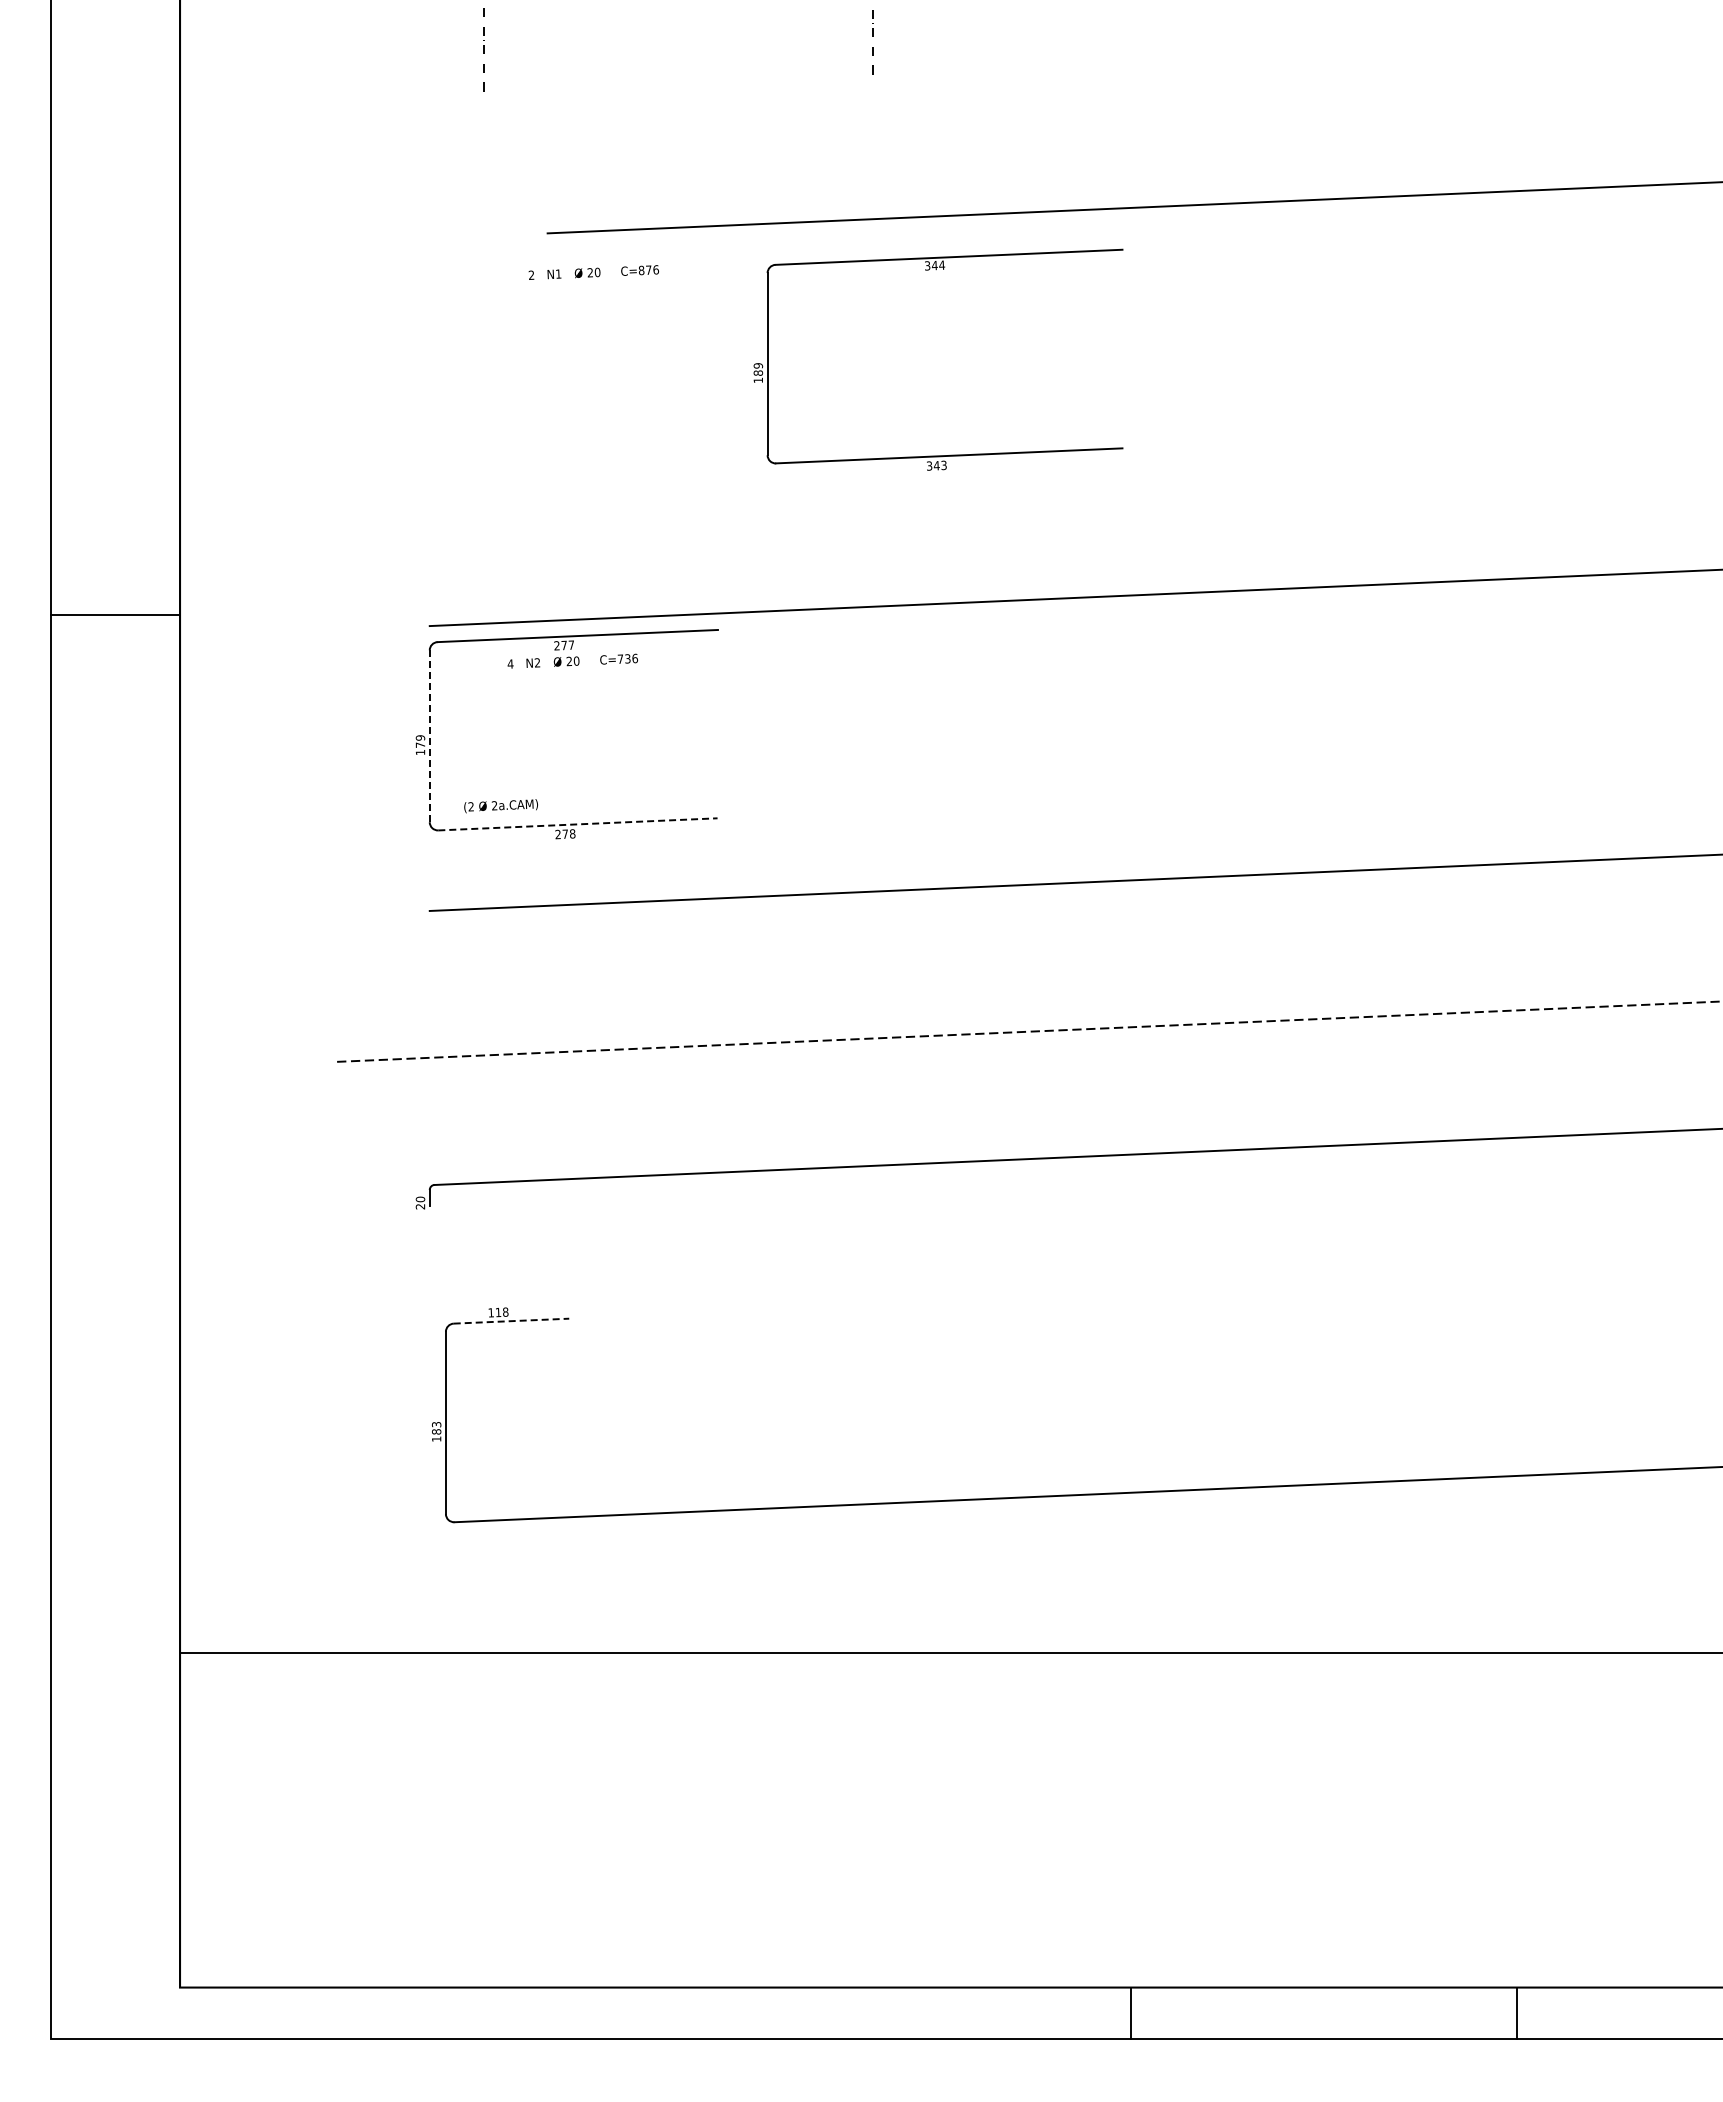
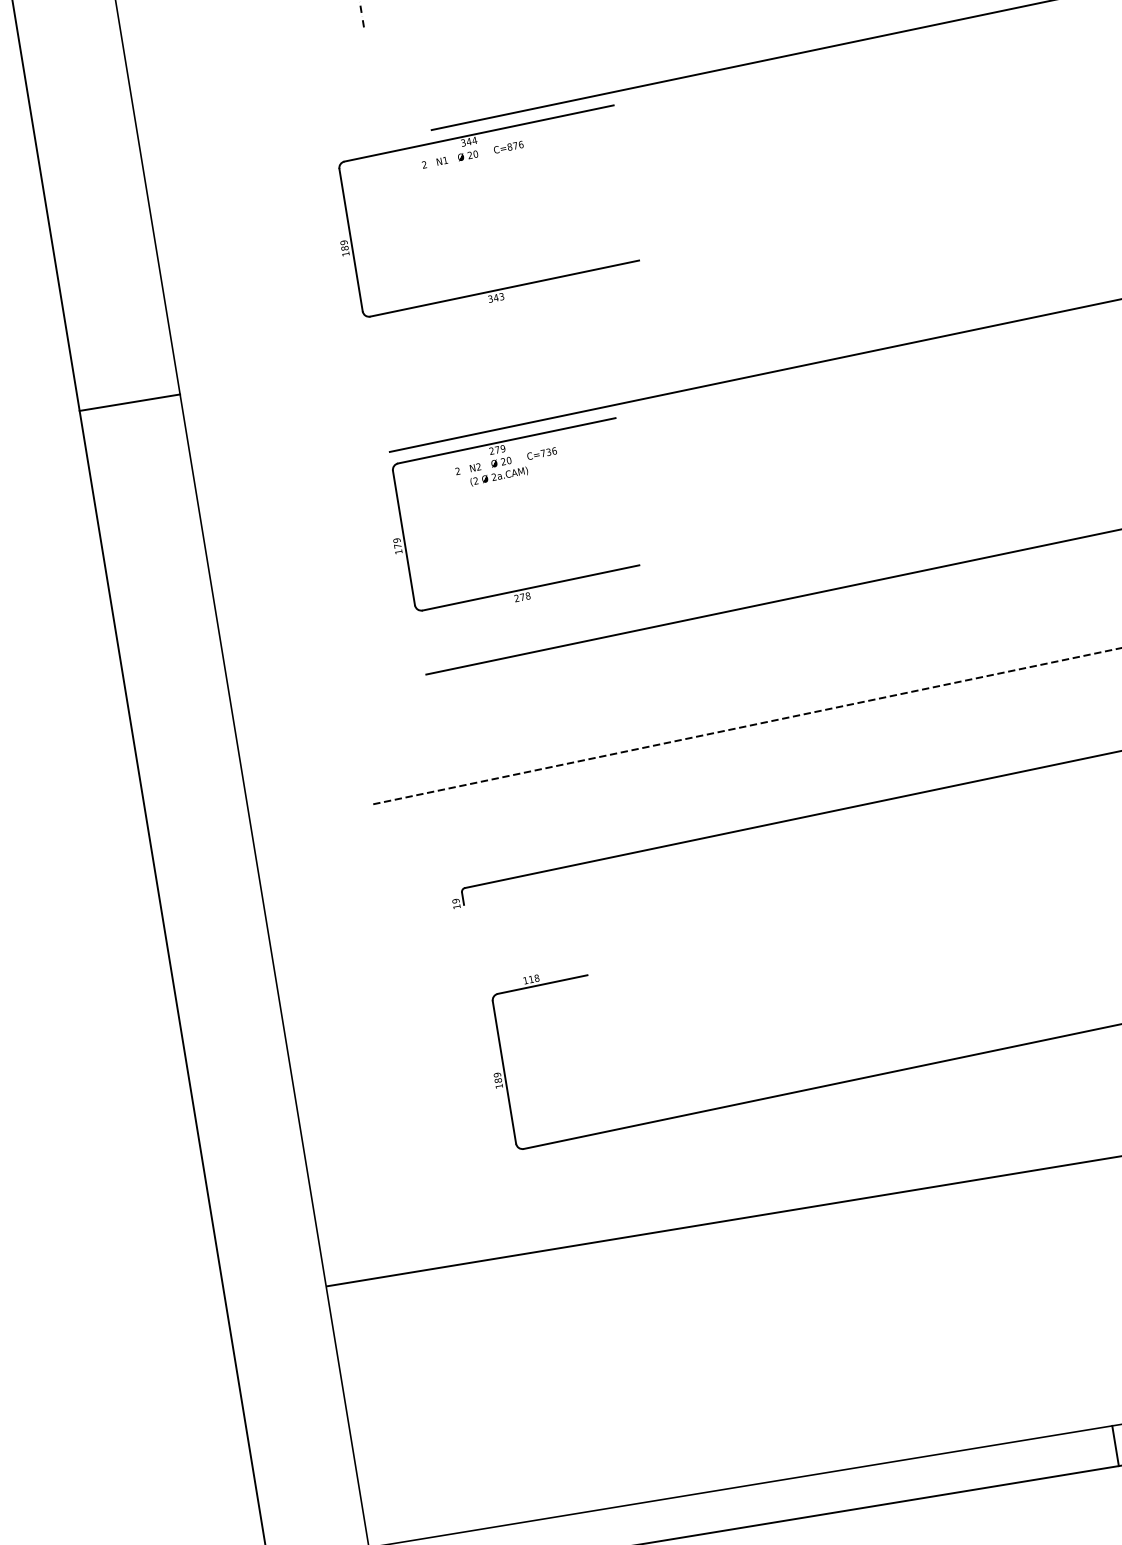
part: (936, 270) -> (471, 145), moved
line: (115, 614) -> (129, 402), moved
text: (571, 644) -> (502, 448), 277 -> 279
text: (510, 663) -> (457, 470), 4 -> 2
line: (429, 736) -> (403, 538), dashed -> solid
text: (500, 806) -> (498, 476), moved
line: (577, 824) -> (530, 588), dashed -> solid
text: (420, 1202) -> (456, 903), 20 -> 19
line: (511, 1321) -> (542, 984), dashed -> solid
text: (436, 1424) -> (497, 1074), 183 -> 189

